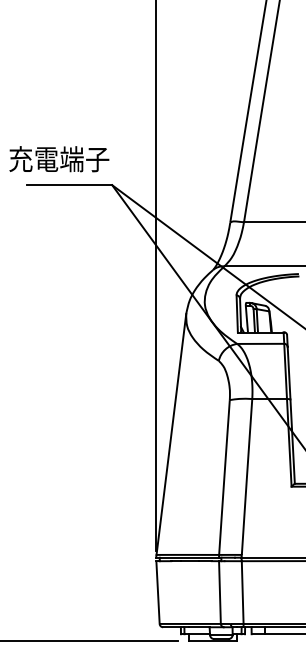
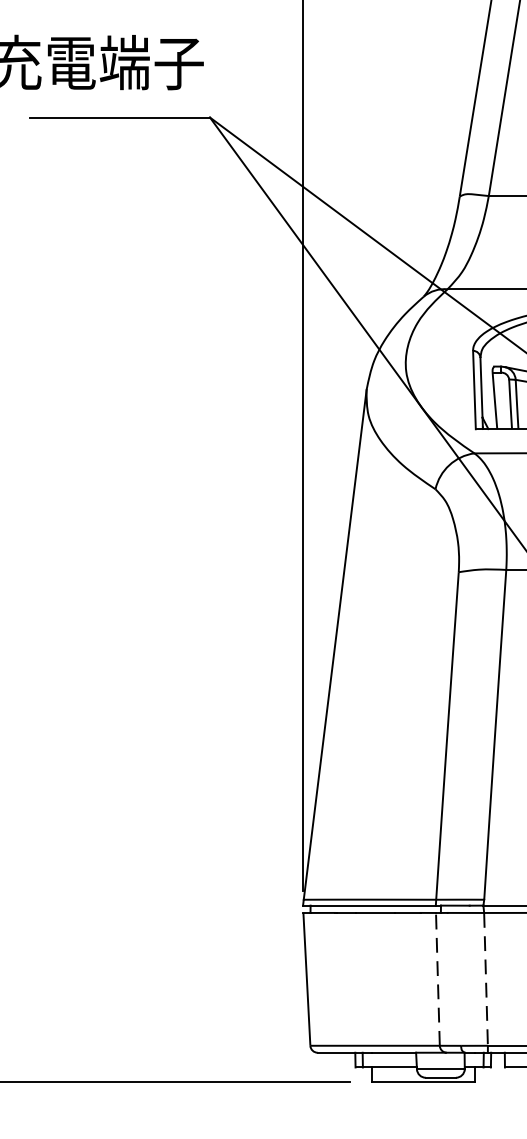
line: (219, 592) -> (436, 979), solid -> dashed
line: (242, 593) -> (485, 981), solid -> dashed

